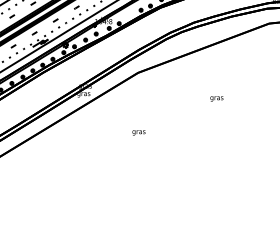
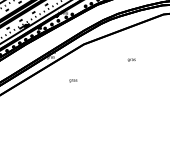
text: (139, 132) -> (73, 80), moved

